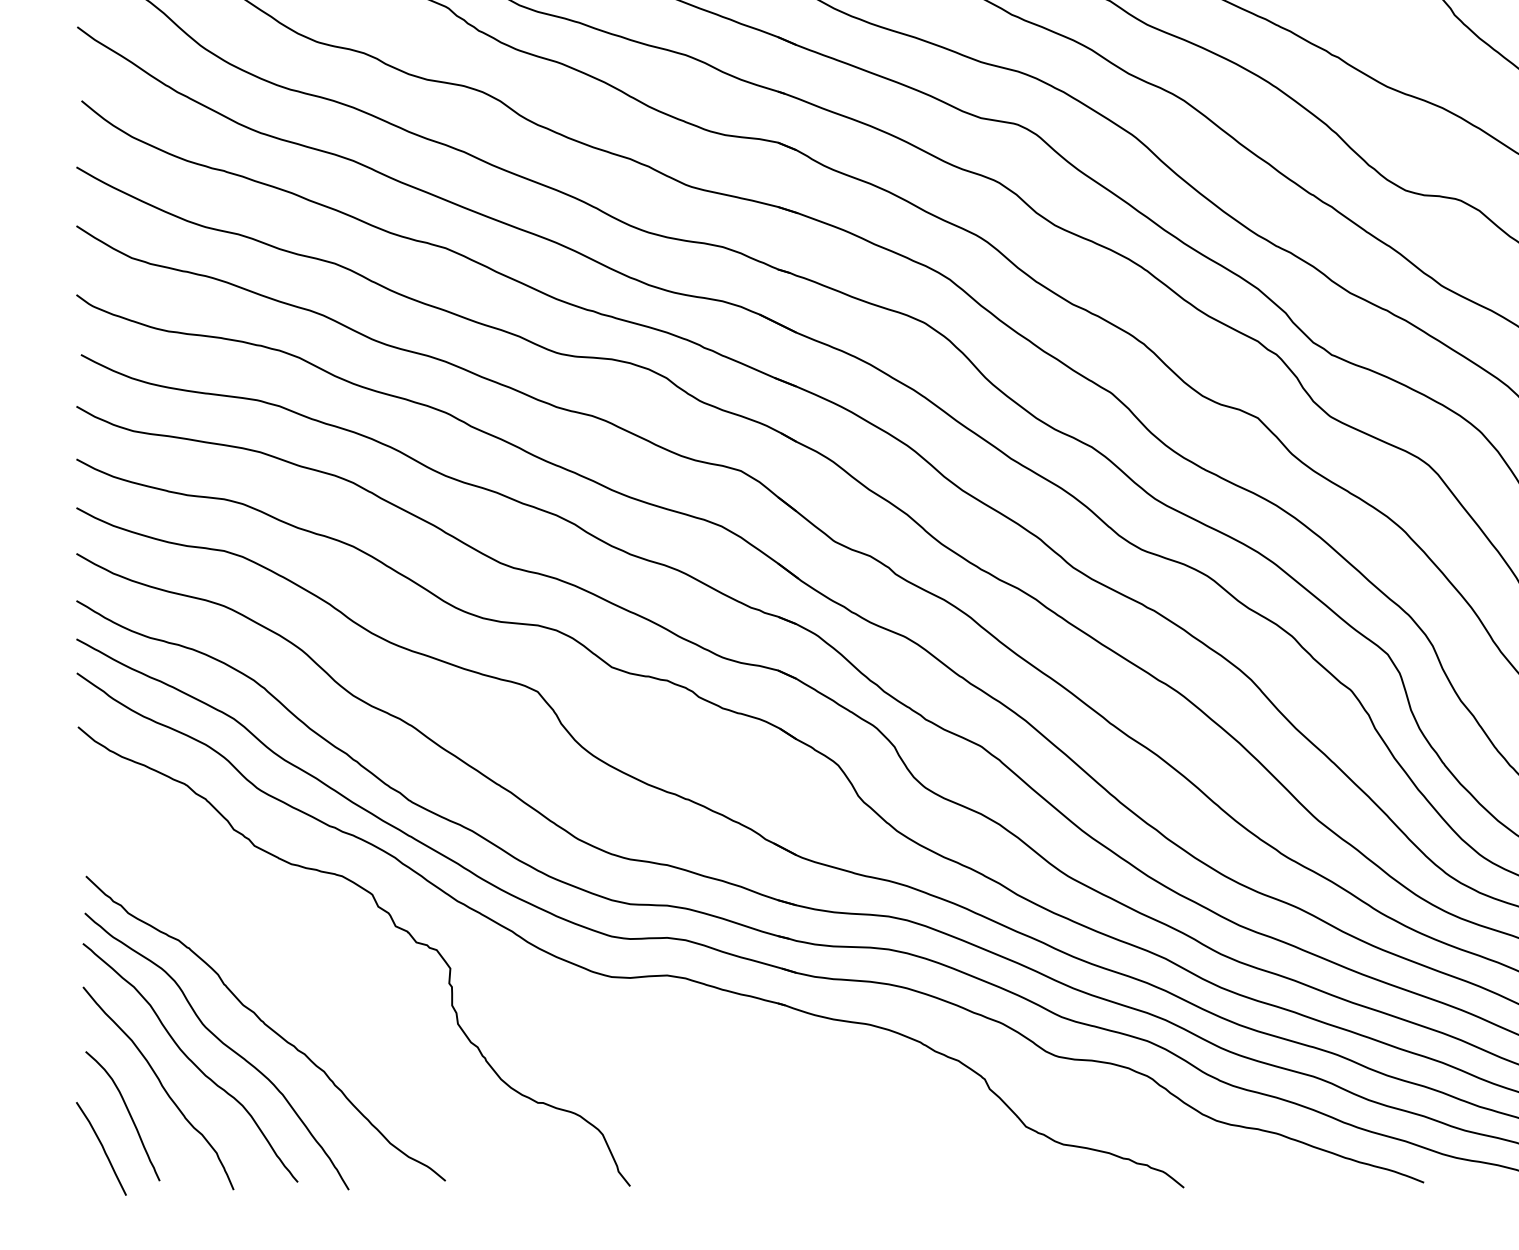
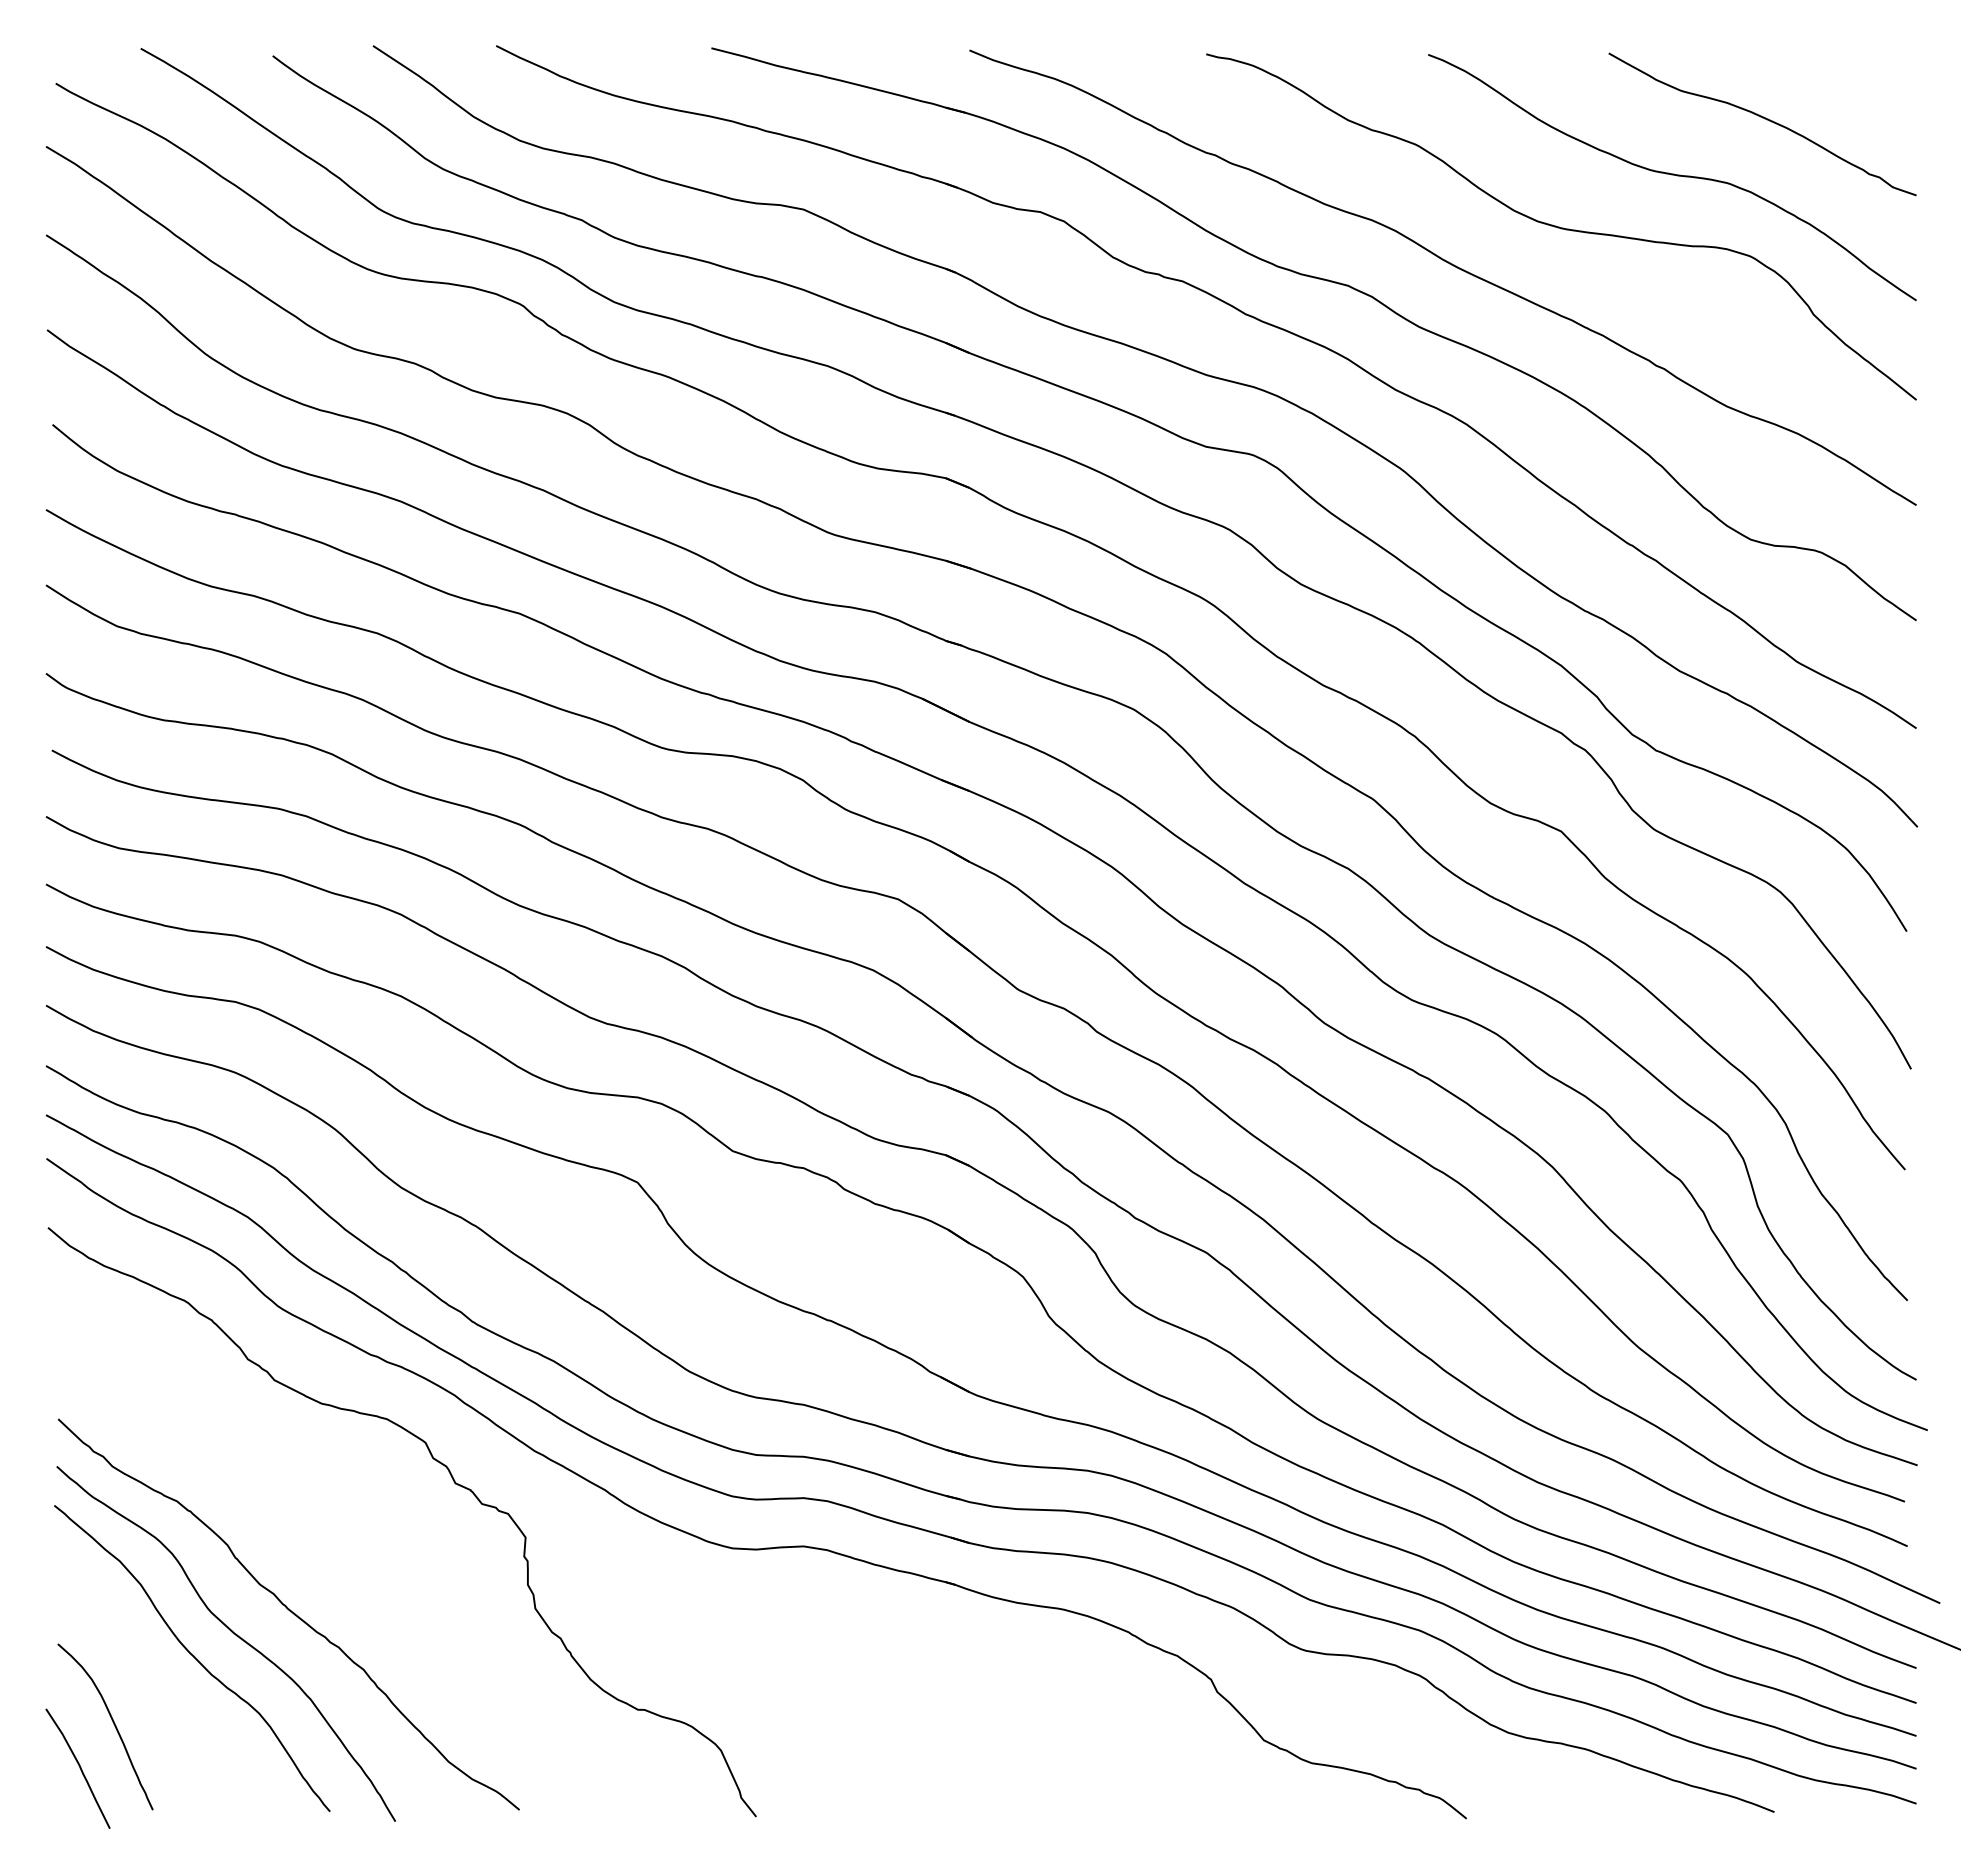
curve: (161, 1087) -> (155, 1689), removed

